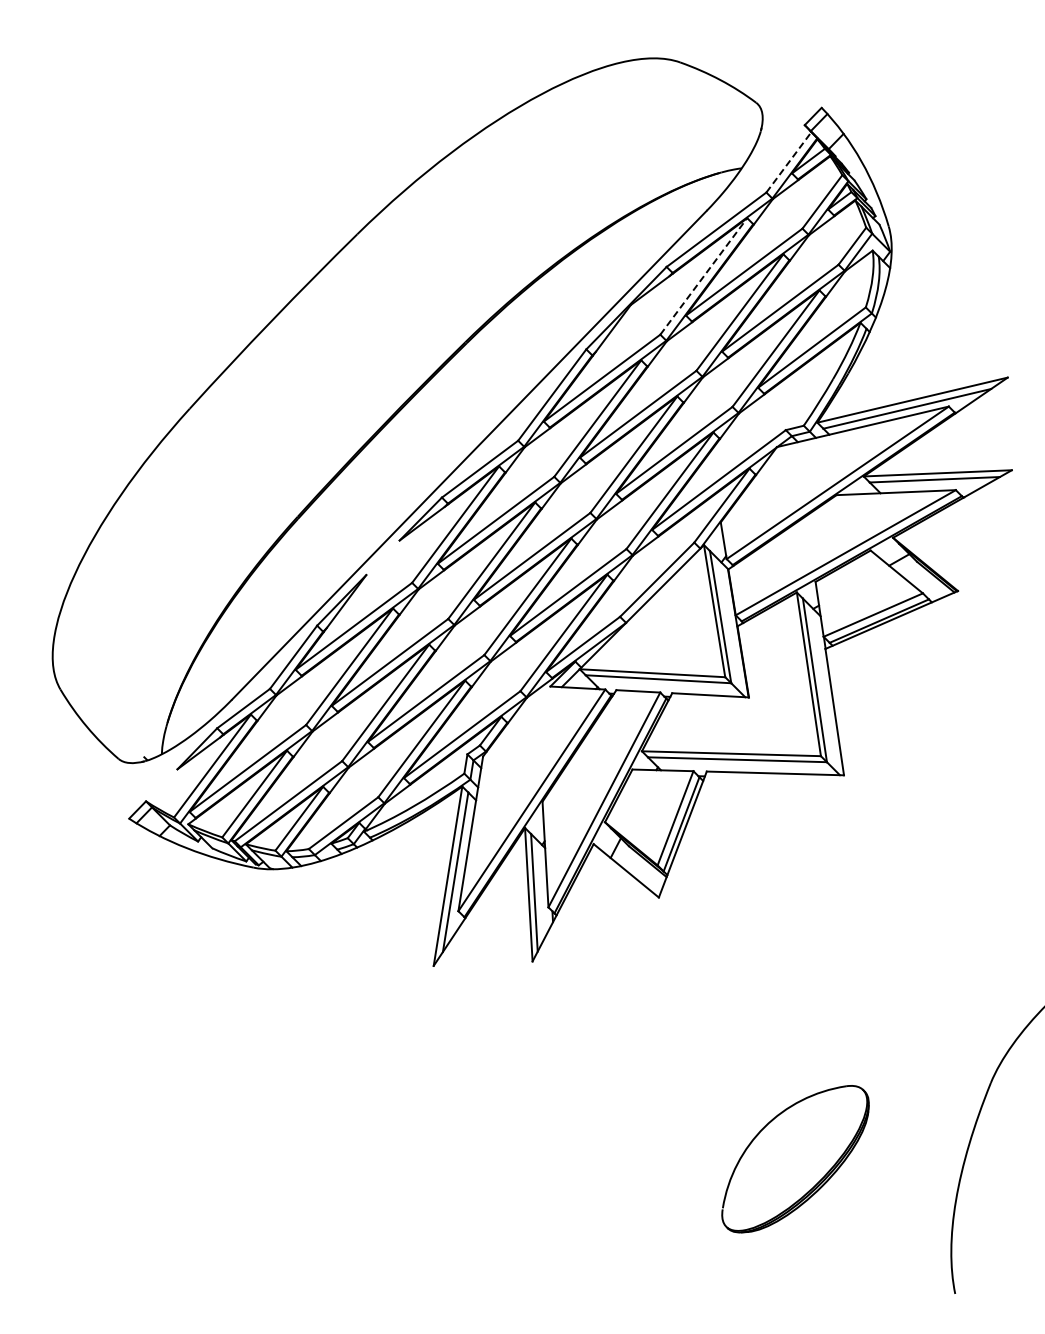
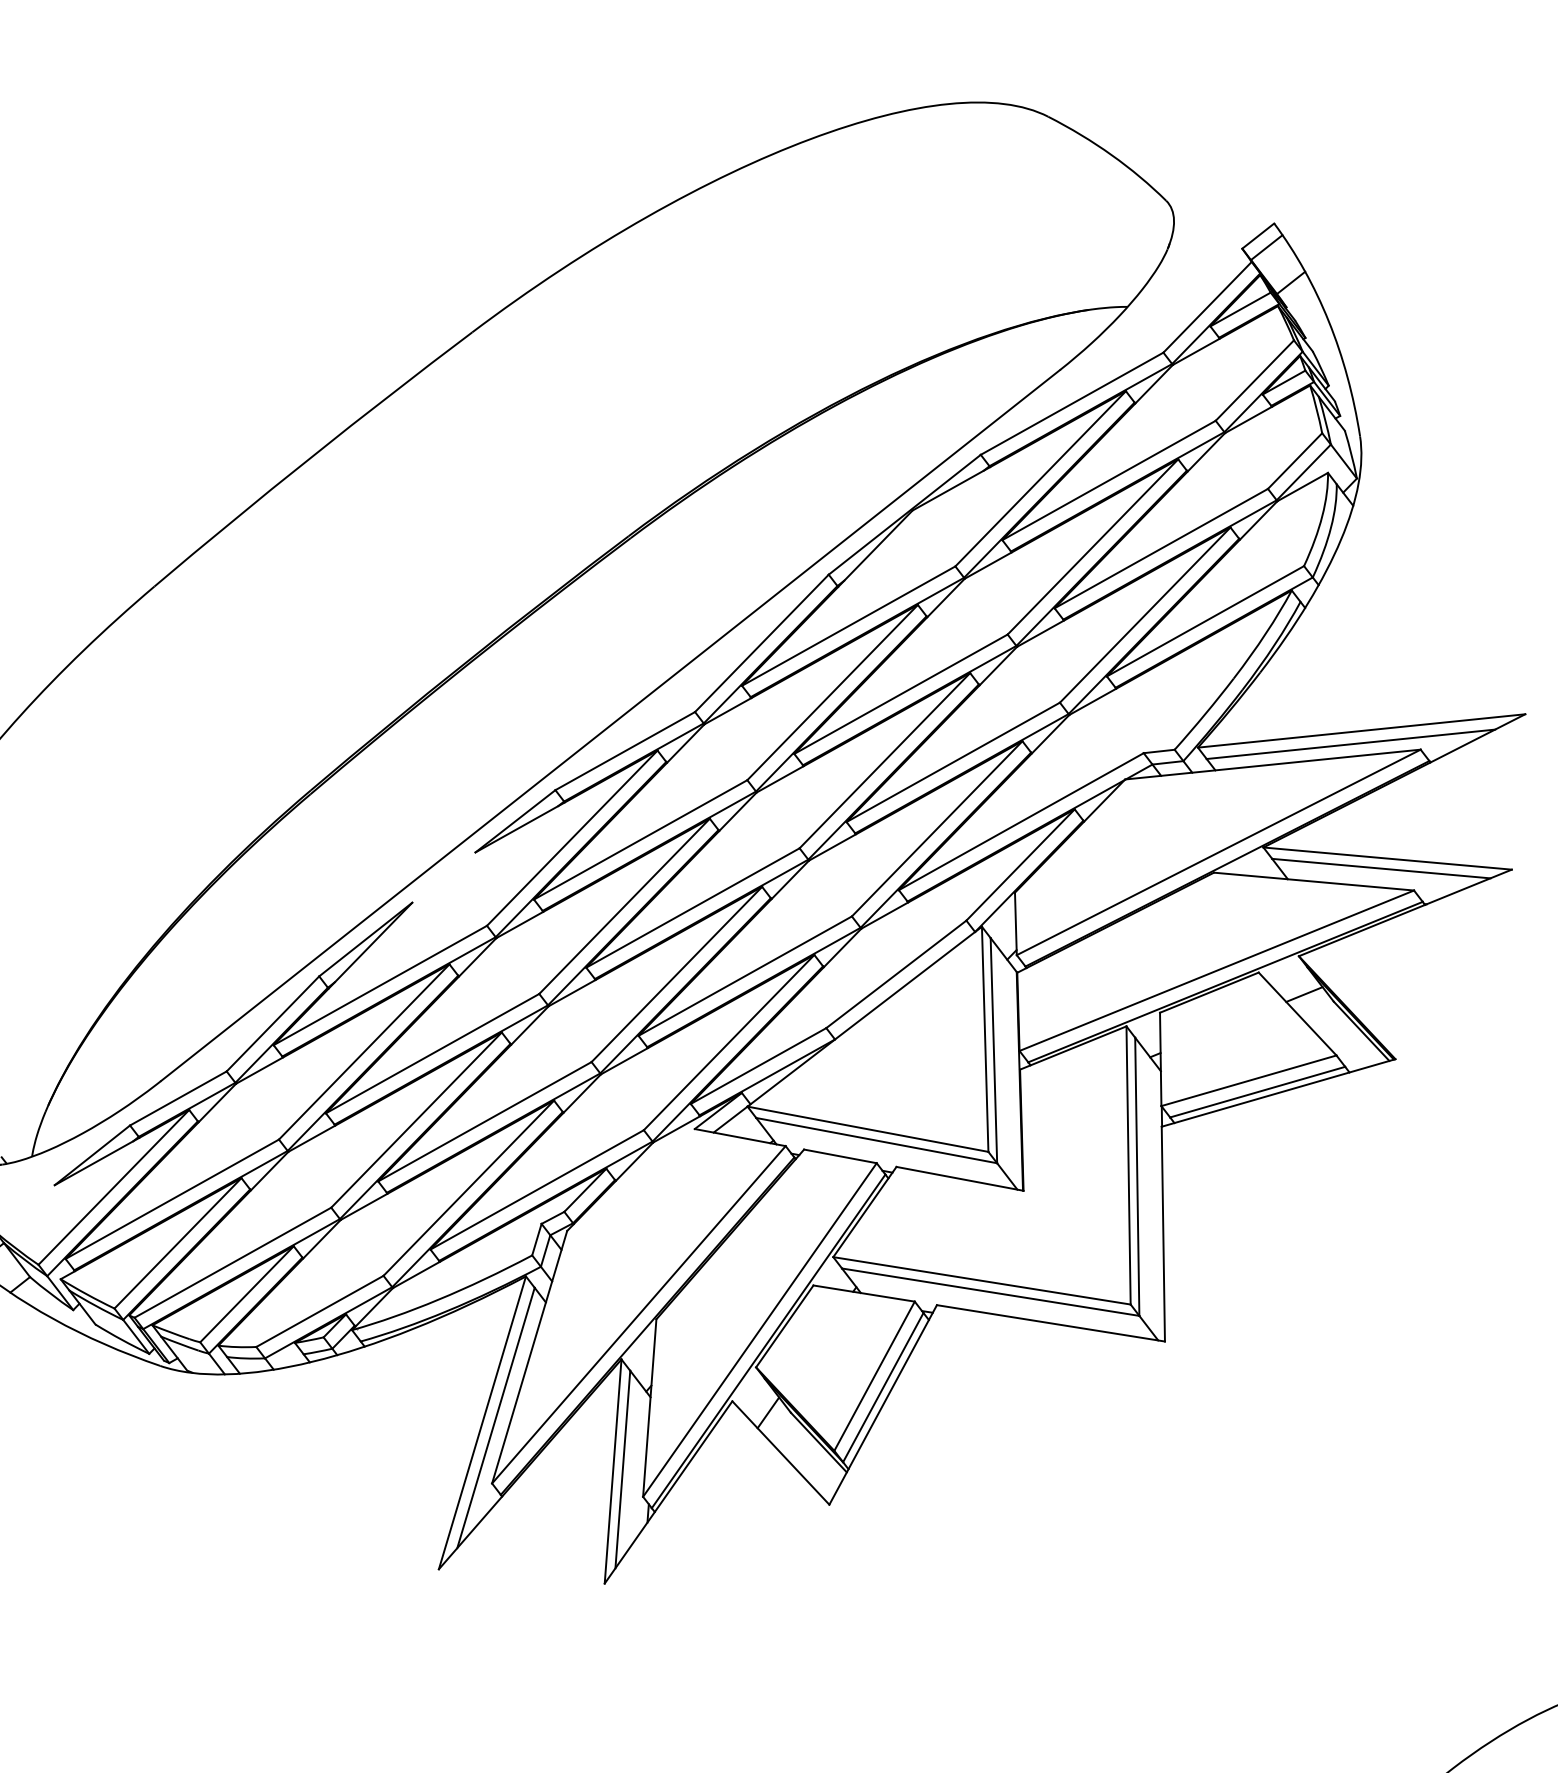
line: (788, 162) -> (1206, 307), dashed -> solid
line: (703, 276) -> (1040, 478), dashed -> solid

